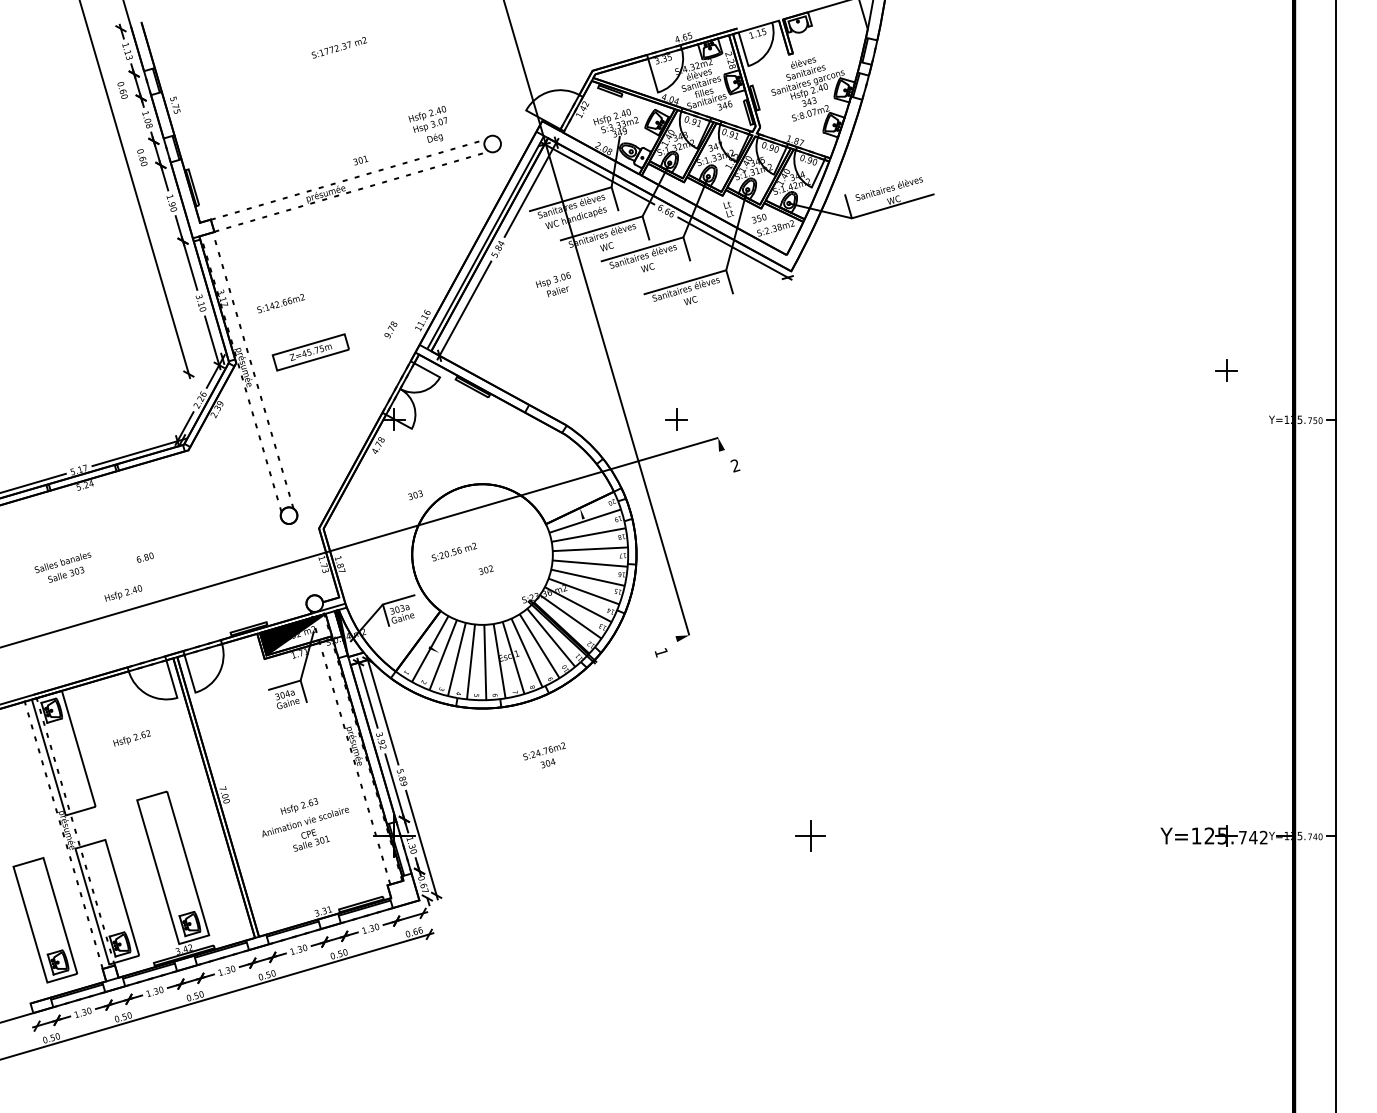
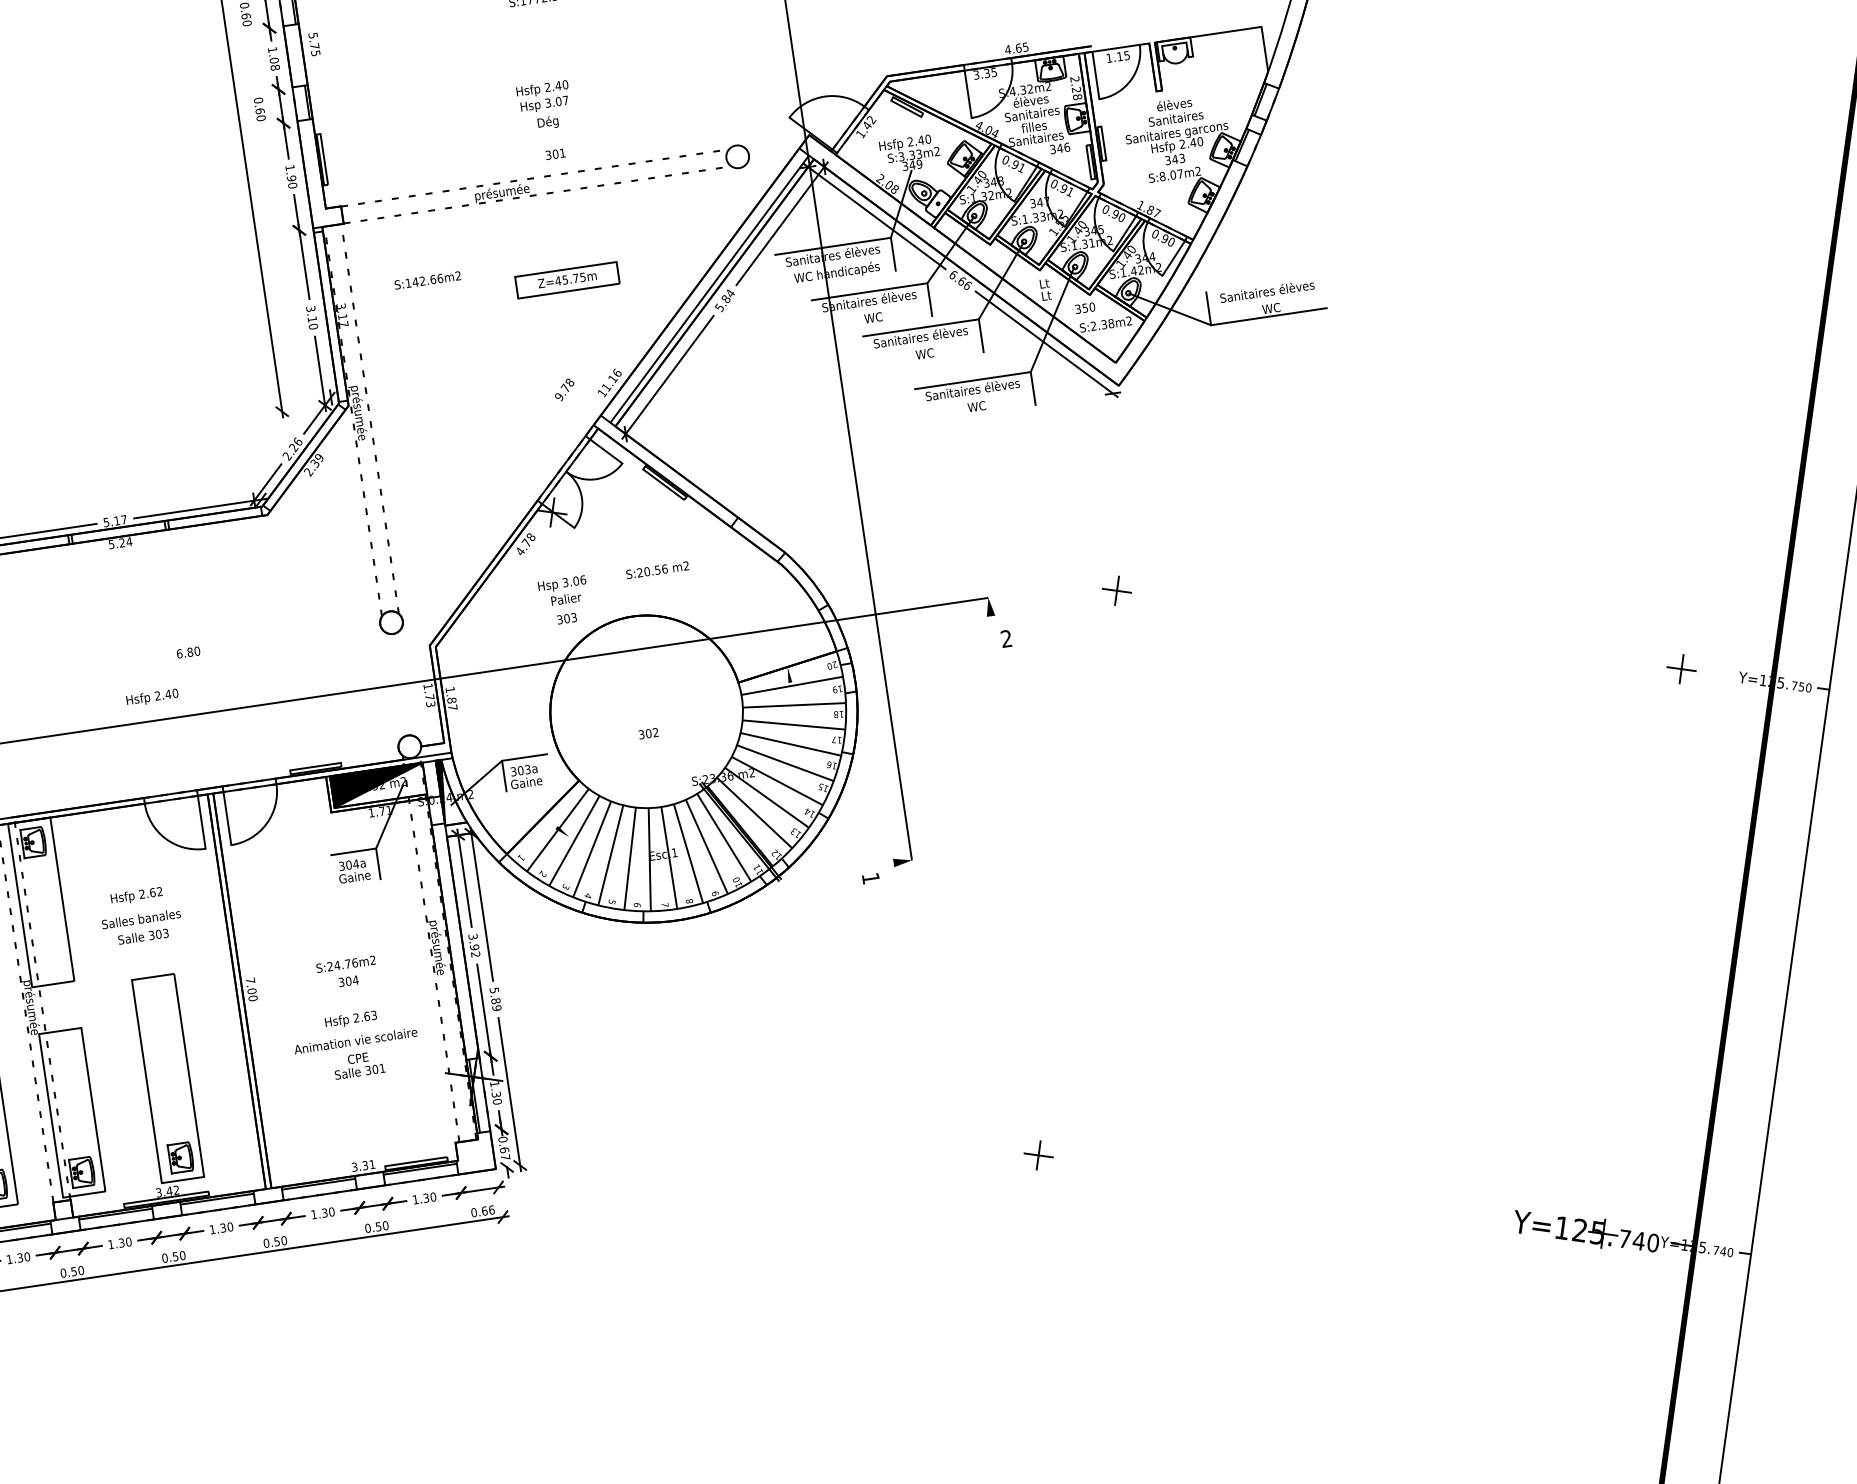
text: (427, 124) -> (540, 102), moved
text: (553, 284) -> (561, 589), moved
text: (280, 303) -> (427, 280), moved
part: (310, 352) -> (566, 280), moved
part: (1226, 370) -> (1681, 668), moved
part: (676, 419) -> (1117, 590), moved
text: (454, 551) -> (658, 569), moved
text: (62, 567) -> (139, 926), moved
text: (544, 755) -> (345, 969), moved
part: (810, 835) -> (1038, 1154), size x0.71
text: (1263, 837) -> (1652, 1242), 742 -> 740

